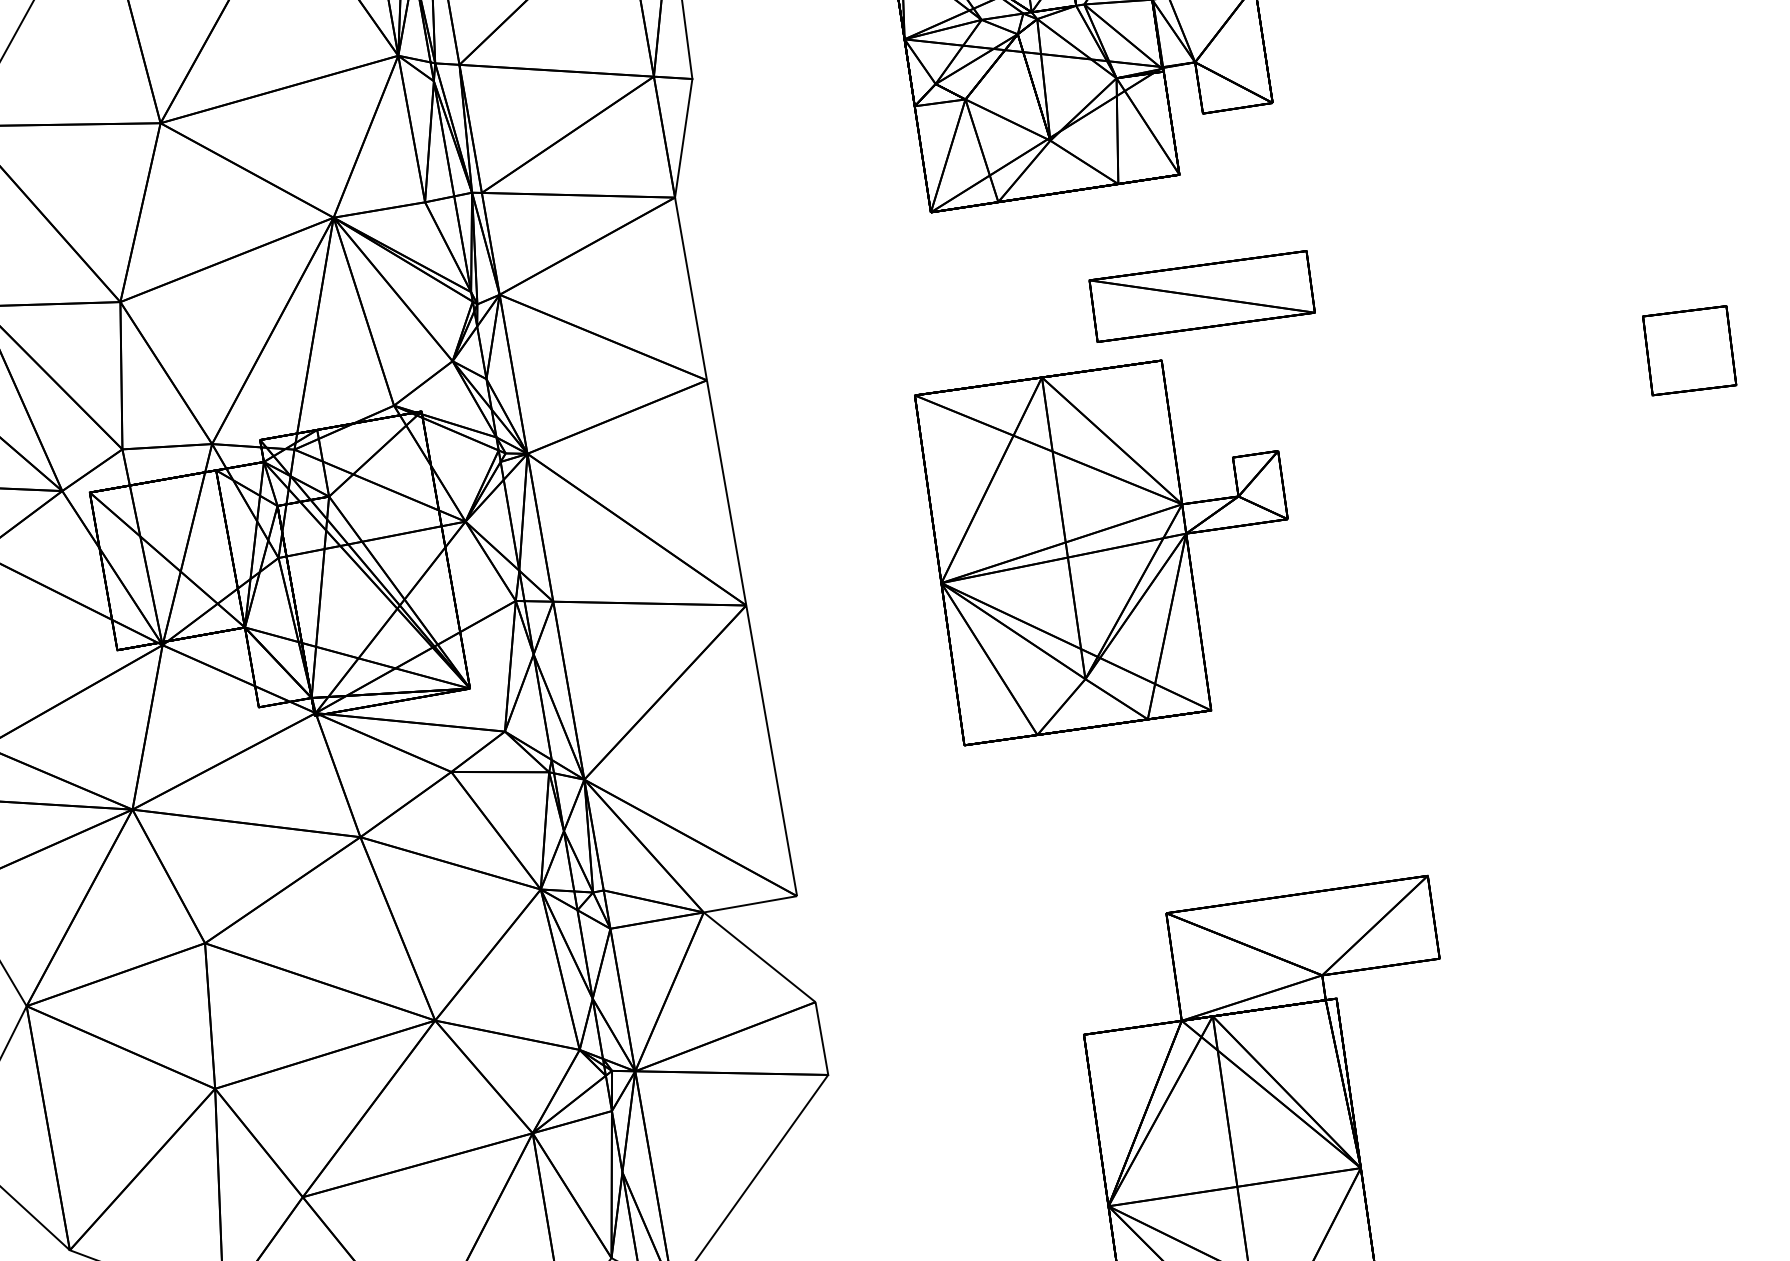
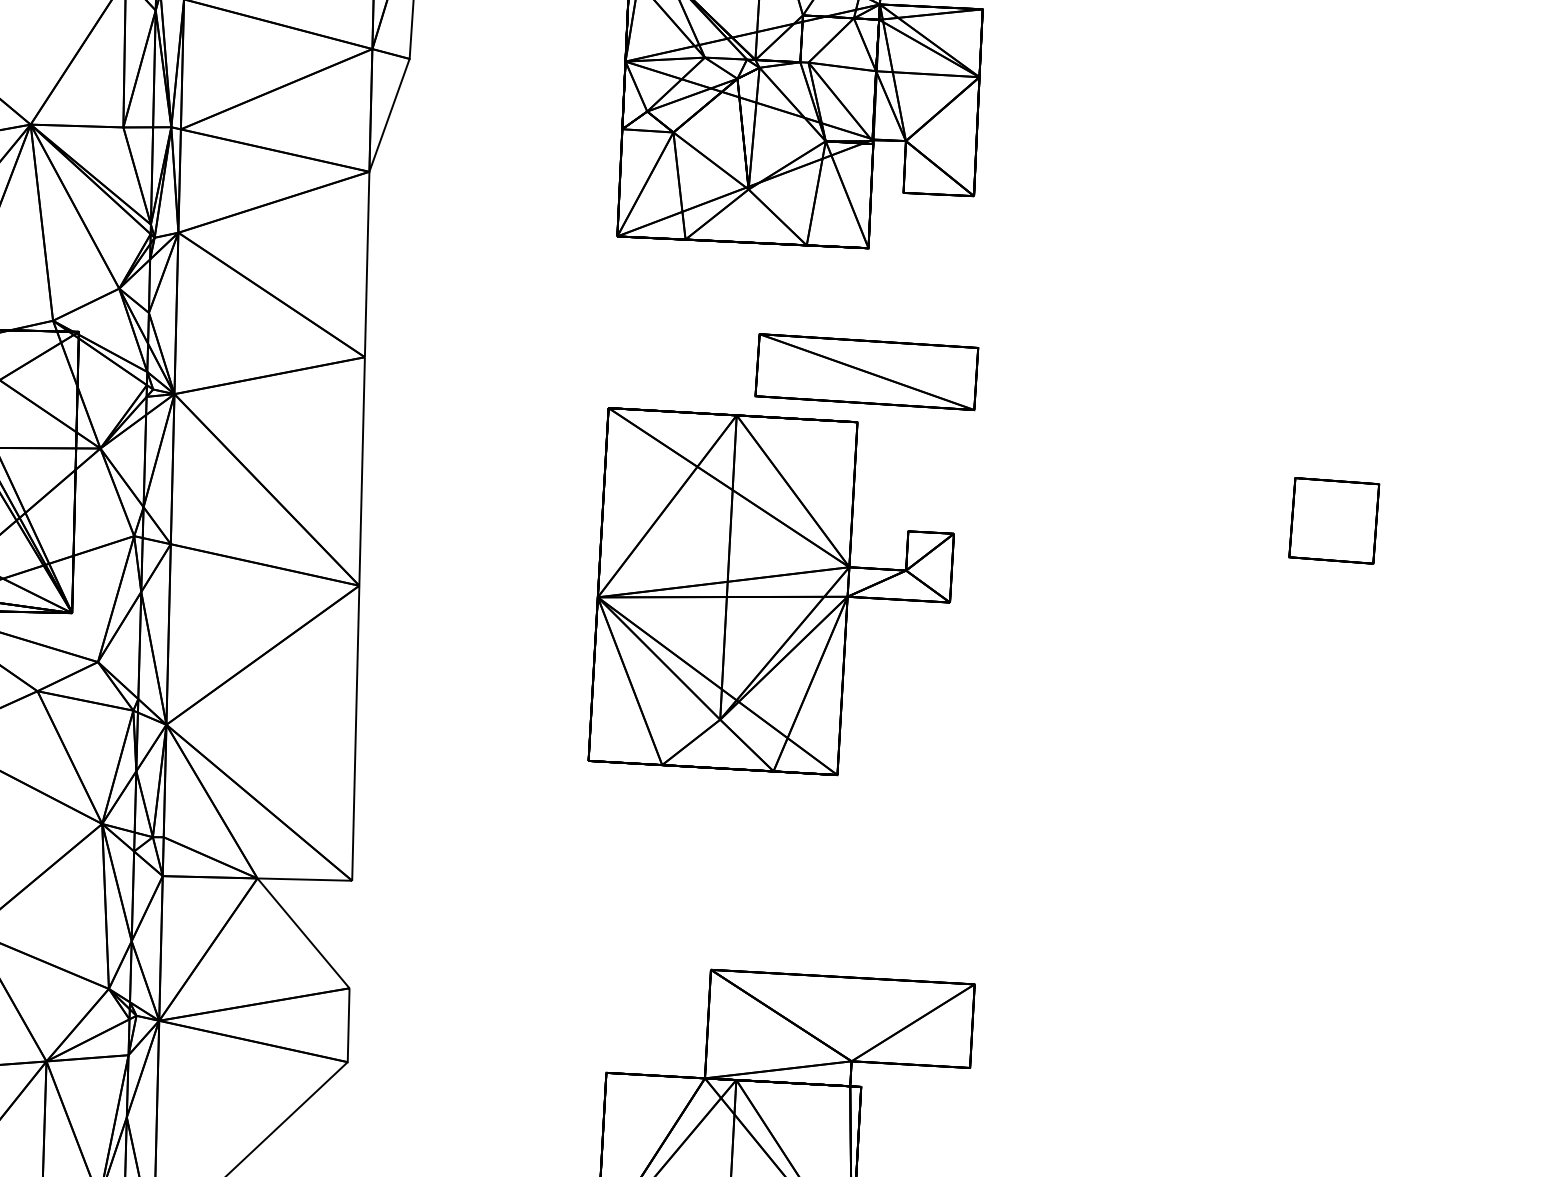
part: (1101, 552) -> (760, 598), moved

